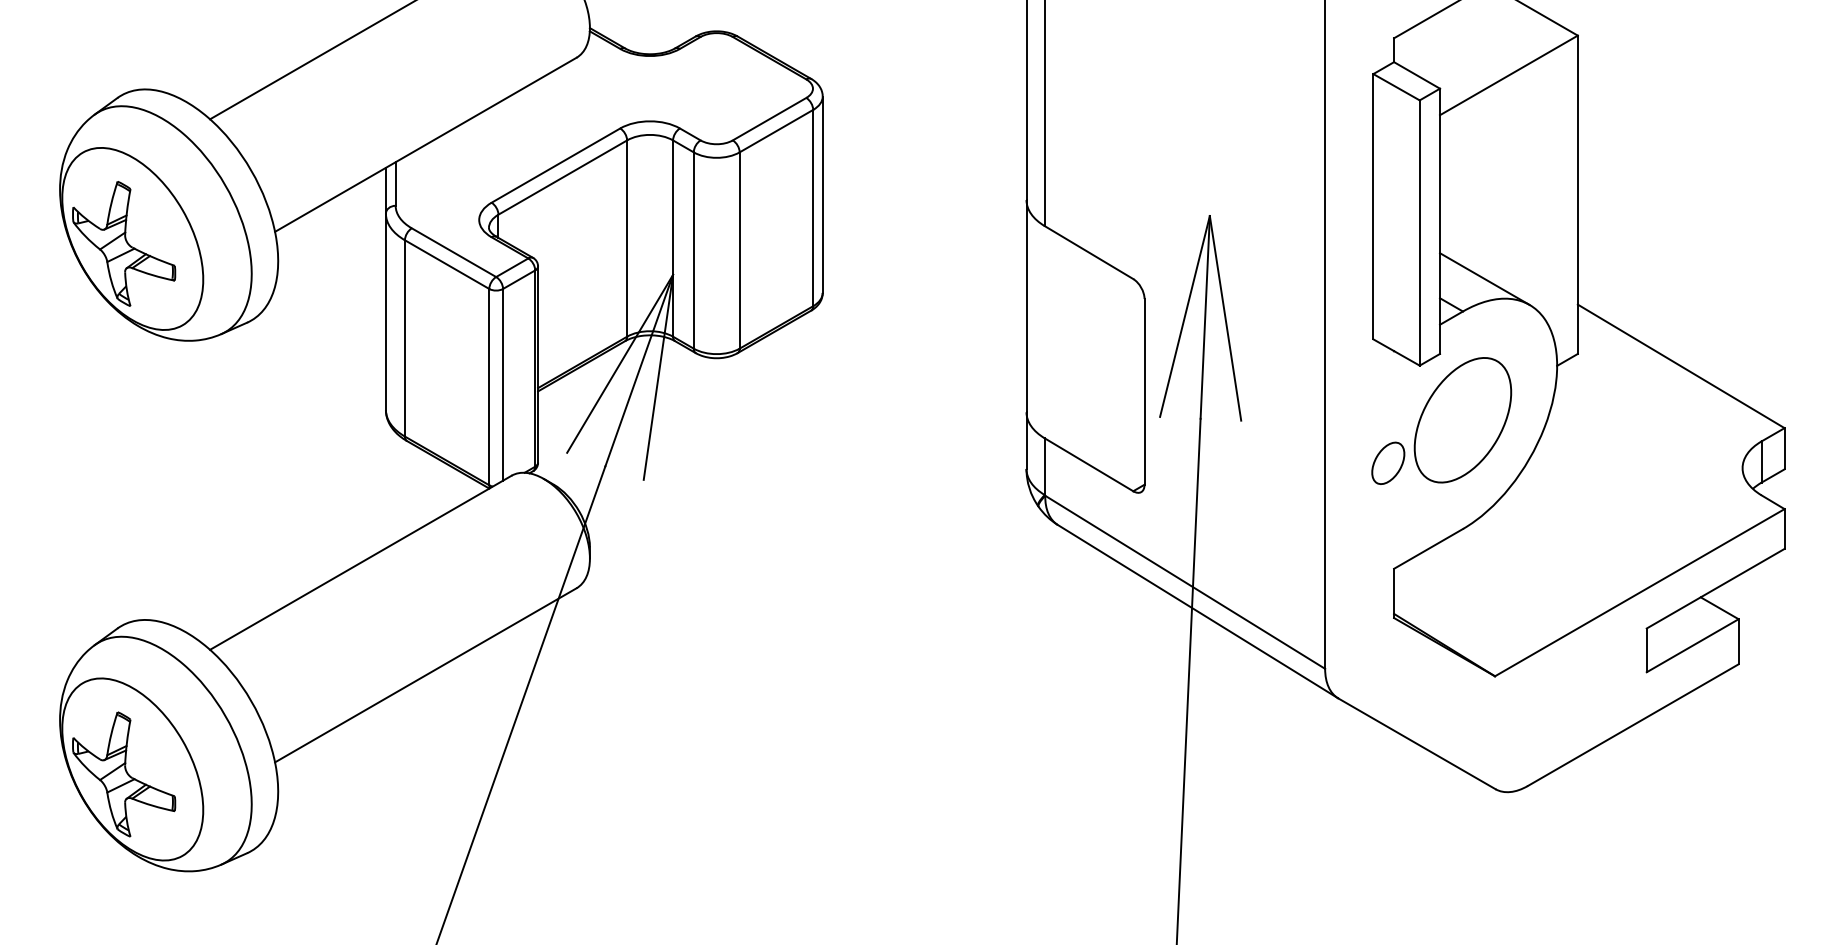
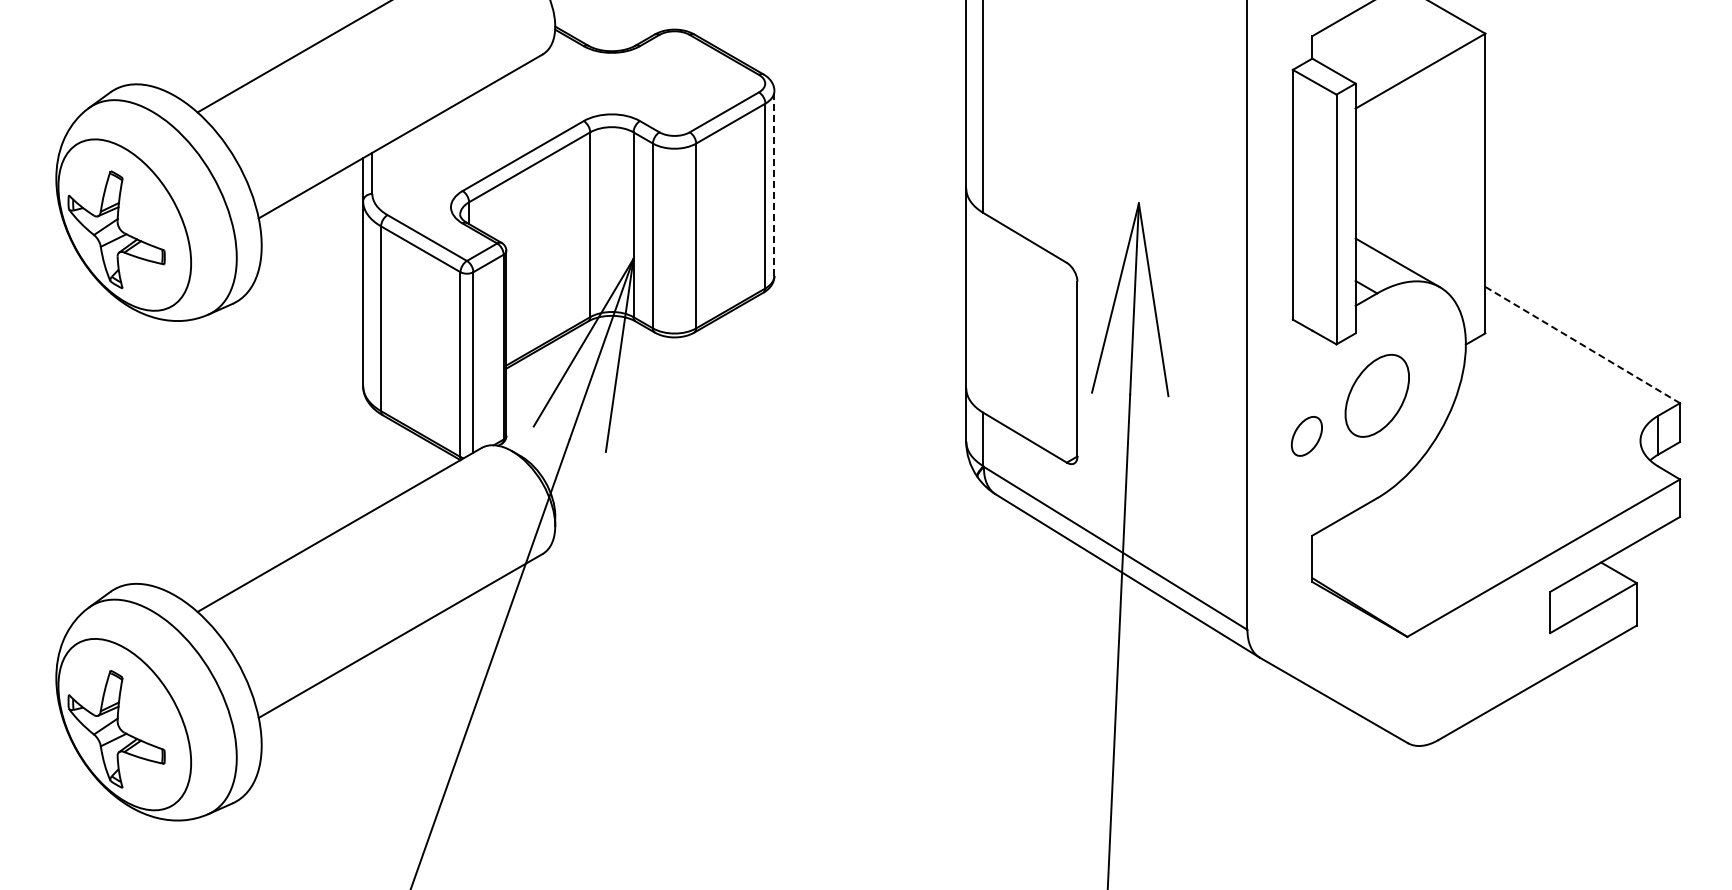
line: (822, 194) -> (774, 183), solid -> dashed
line: (1682, 366) -> (1583, 345), solid -> dashed
part: (1463, 419) -> (1377, 395), size x0.7

